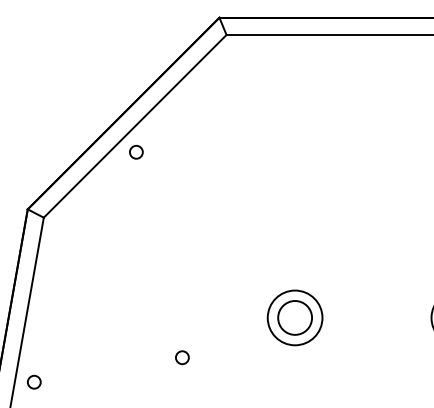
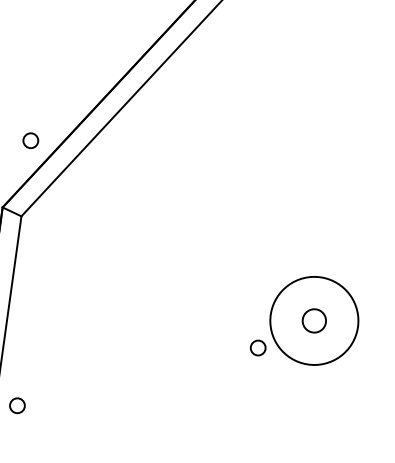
circle: (136, 151) -> (30, 139), moved
circle: (294, 317) -> (313, 320), size x1.4
circle: (295, 317) -> (314, 320), size x0.6
circle: (182, 357) -> (258, 347), moved

